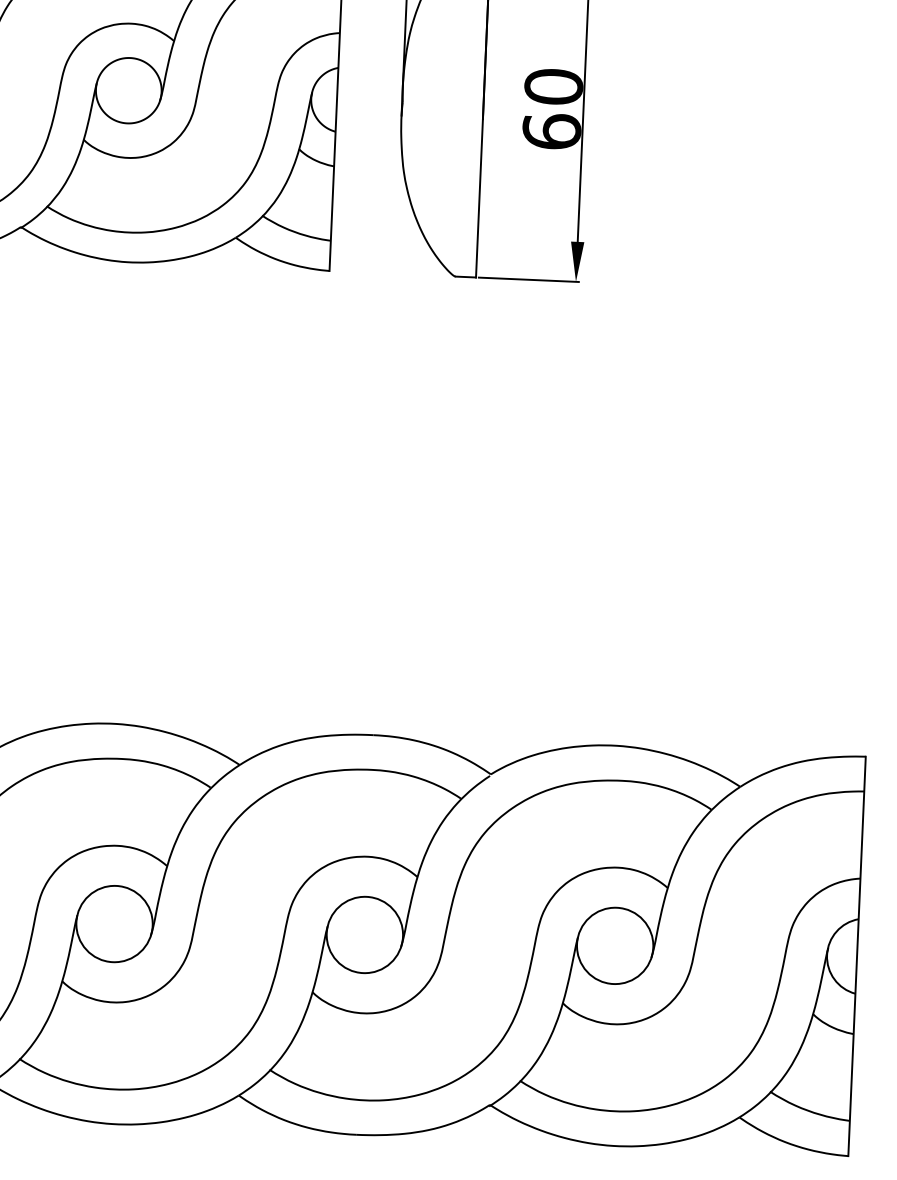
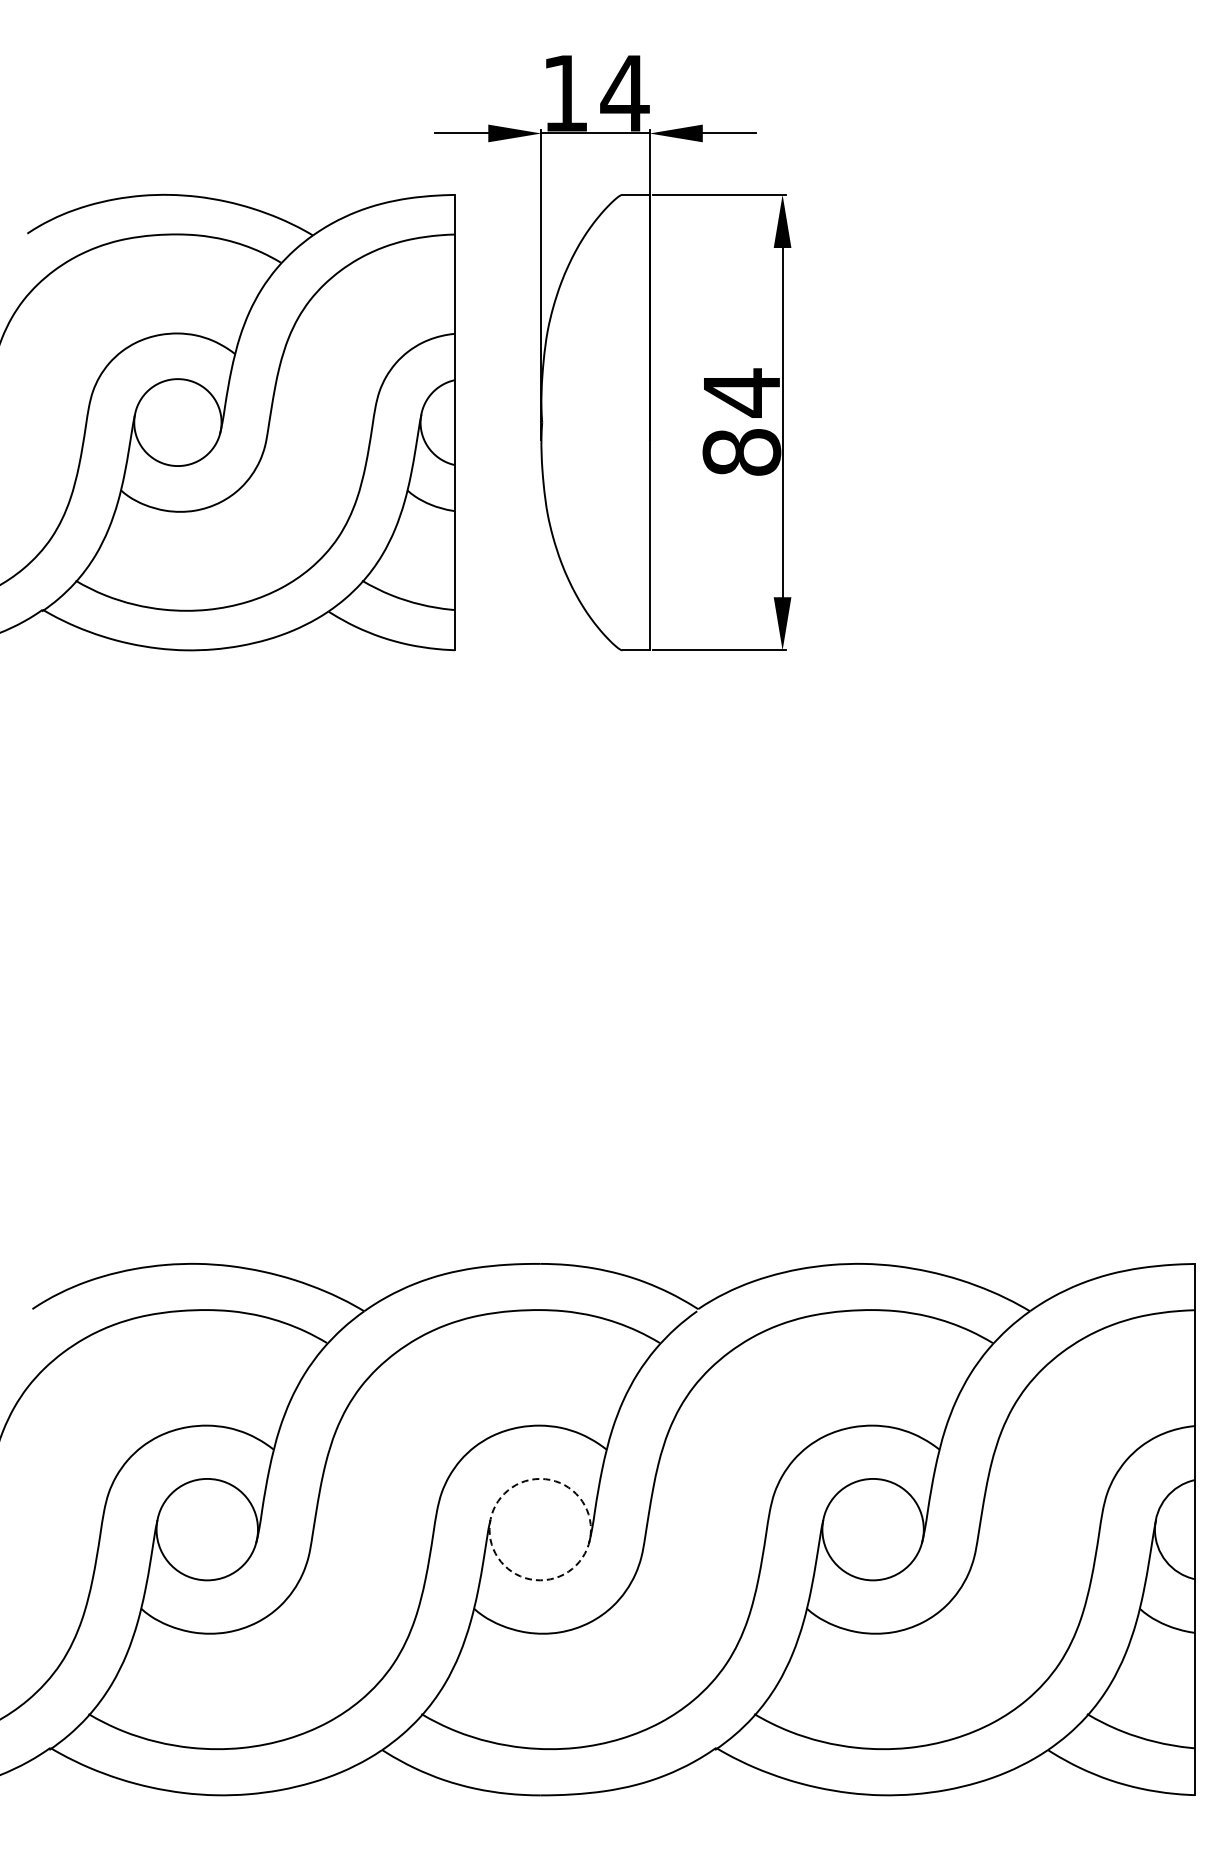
text: (552, 108) -> (741, 421), 60 -> 84
circle: (364, 934) -> (539, 1529), solid -> dashed

